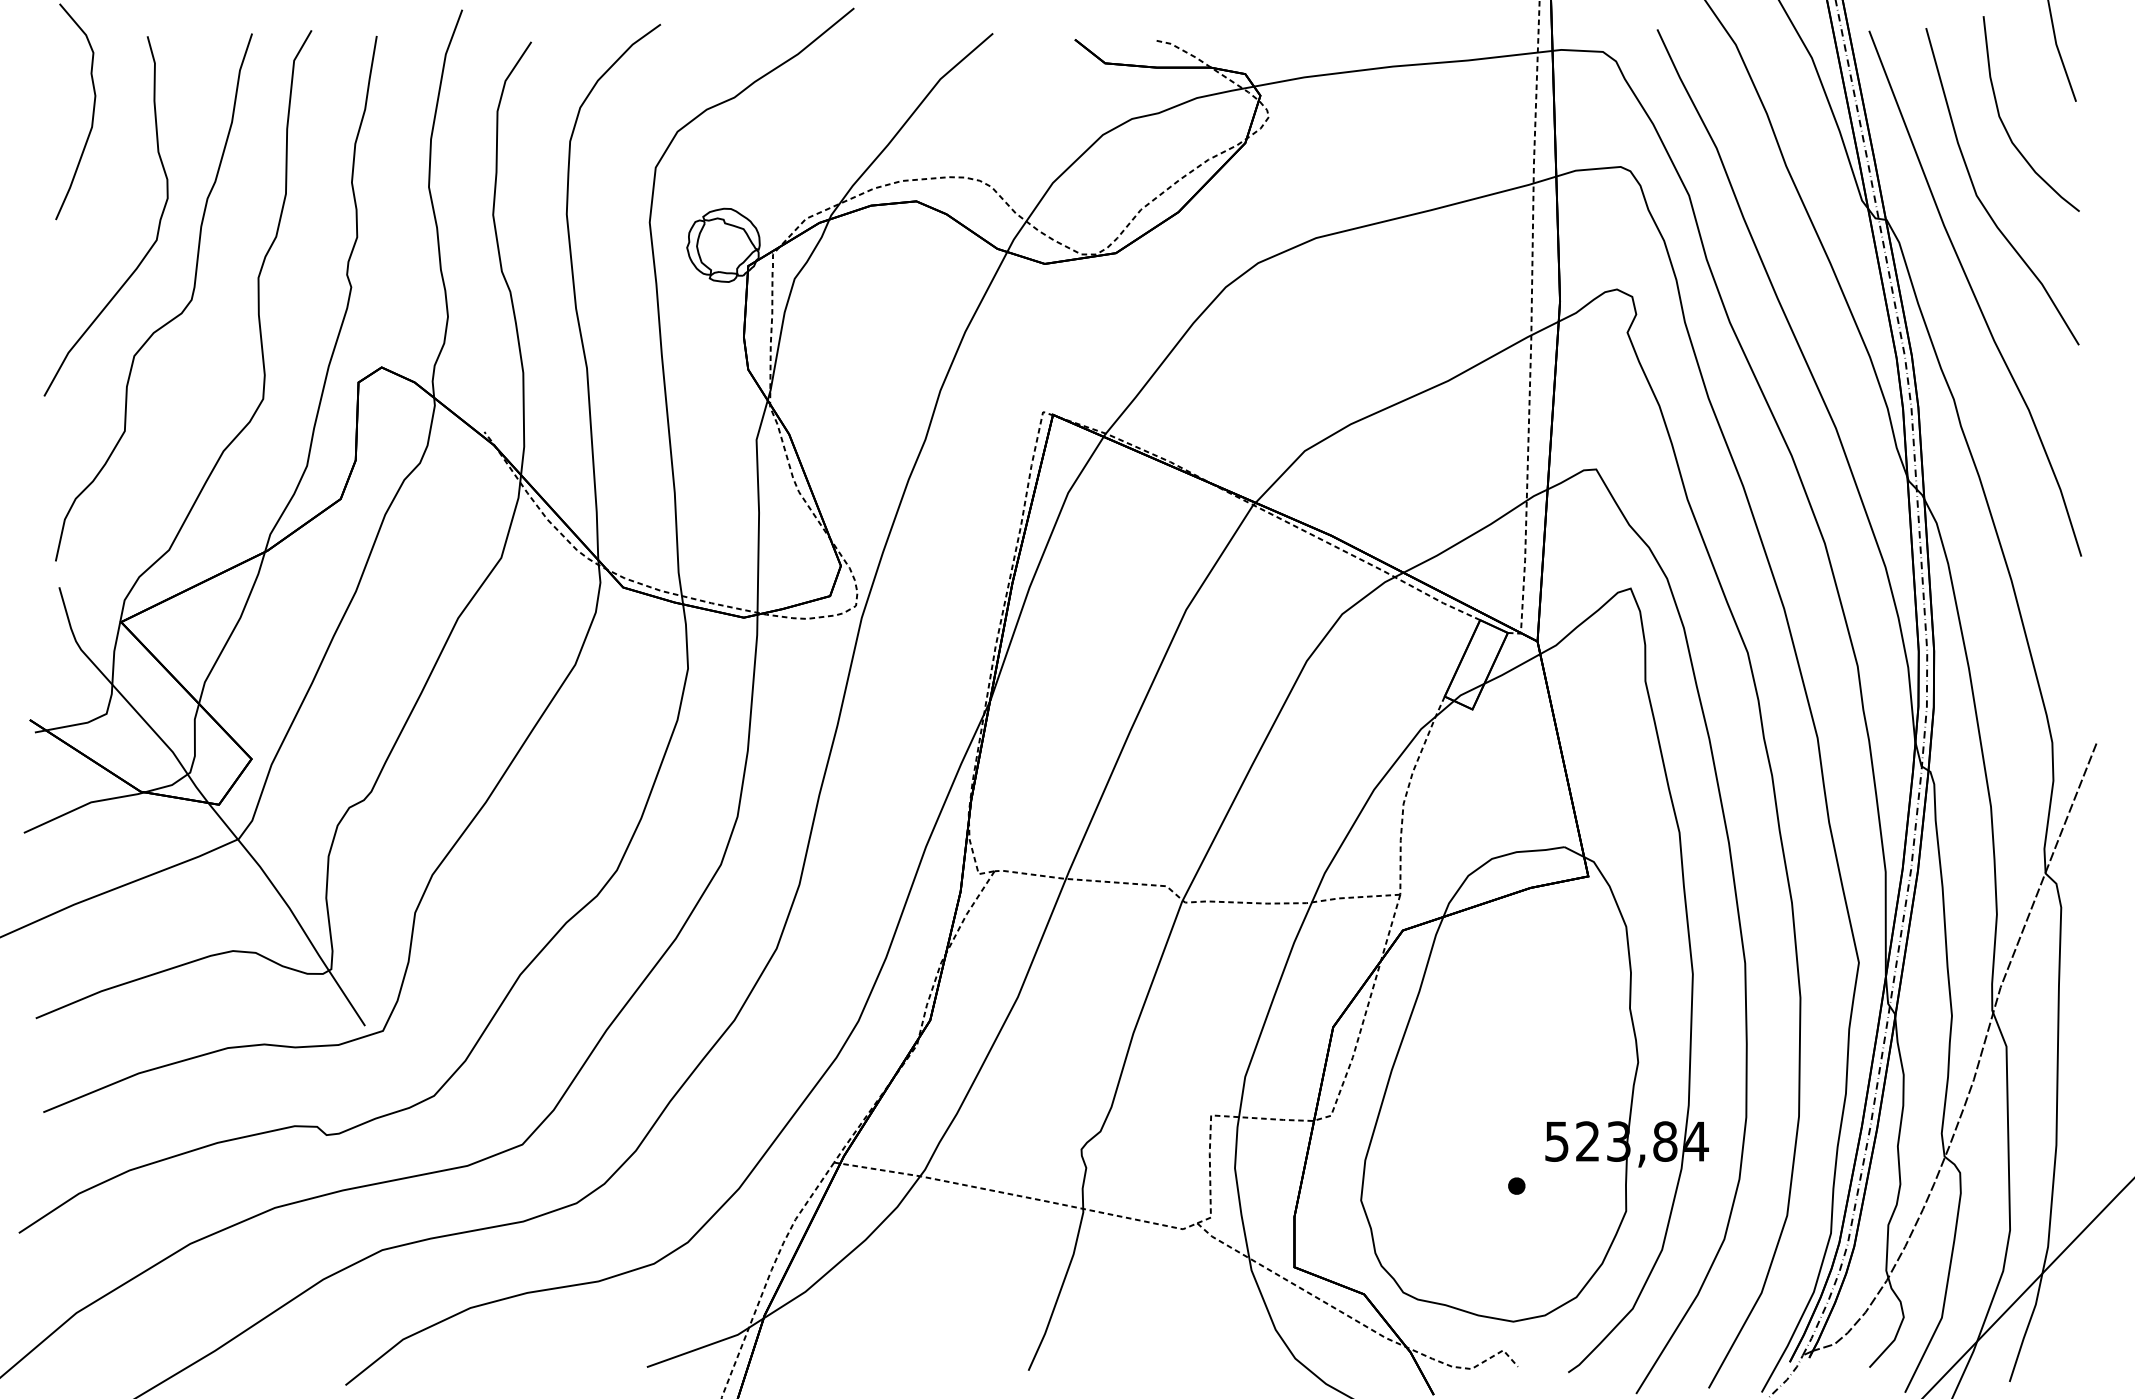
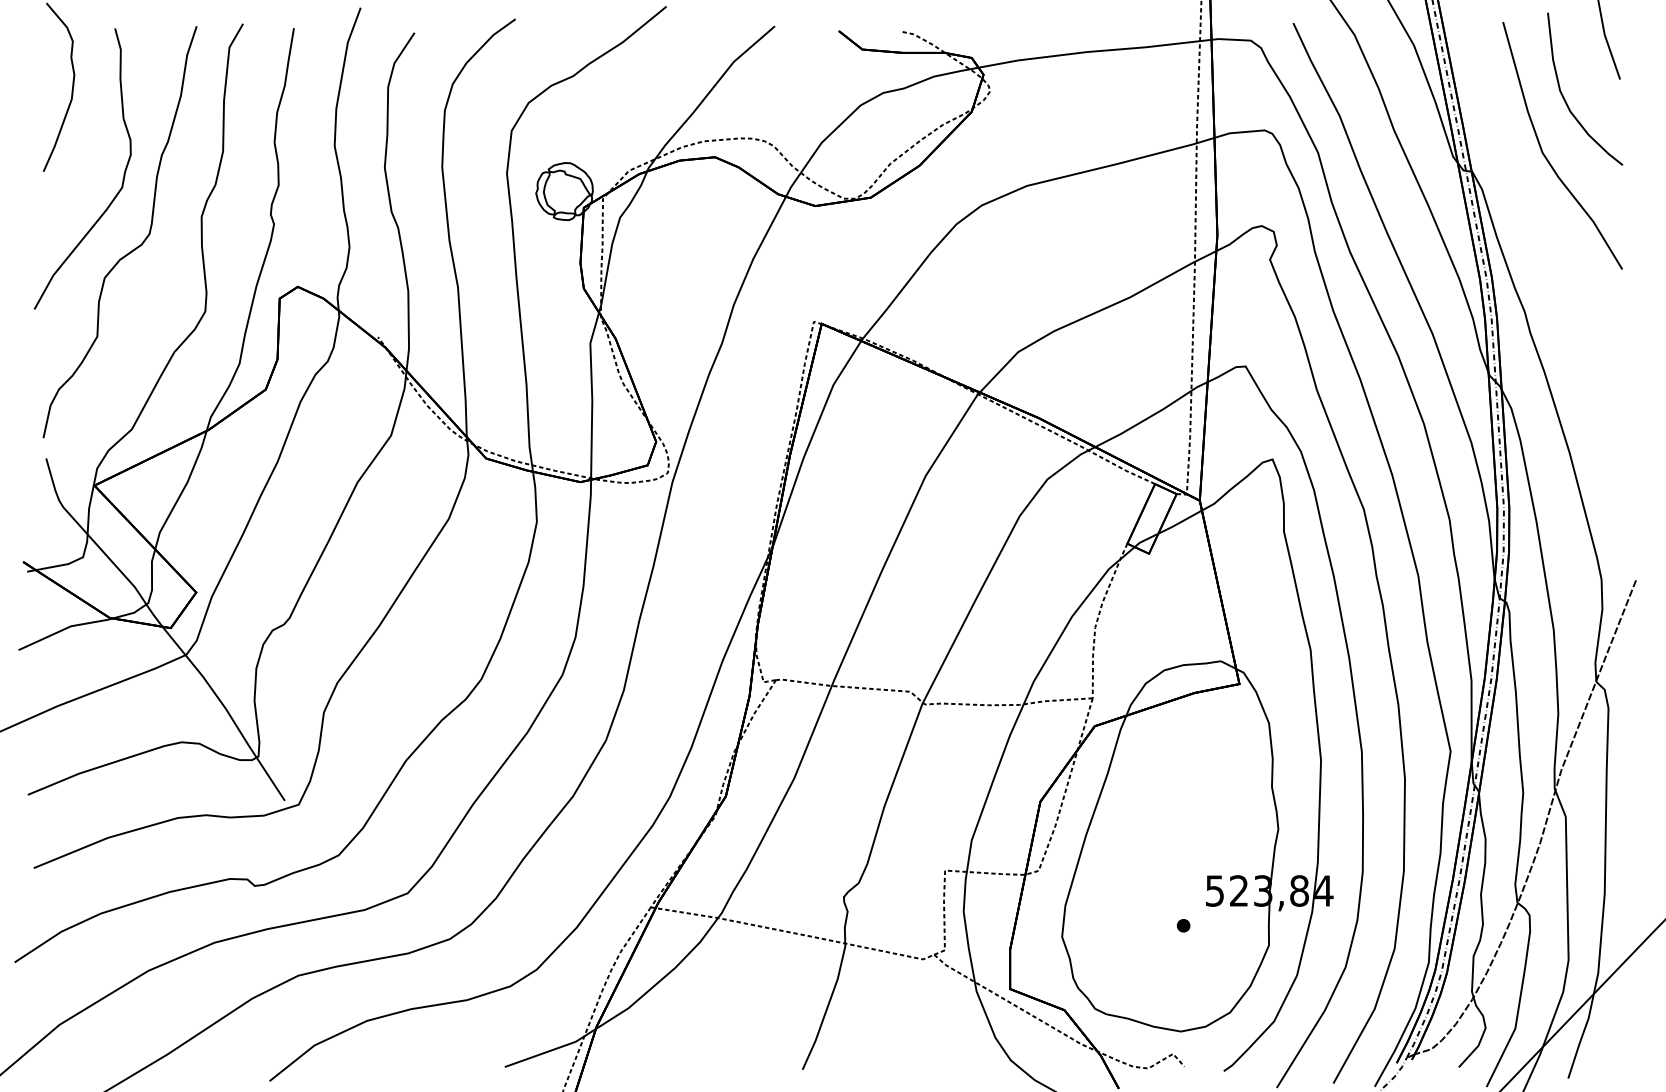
curve: (1974, 293) -> (1540, 229), removed

